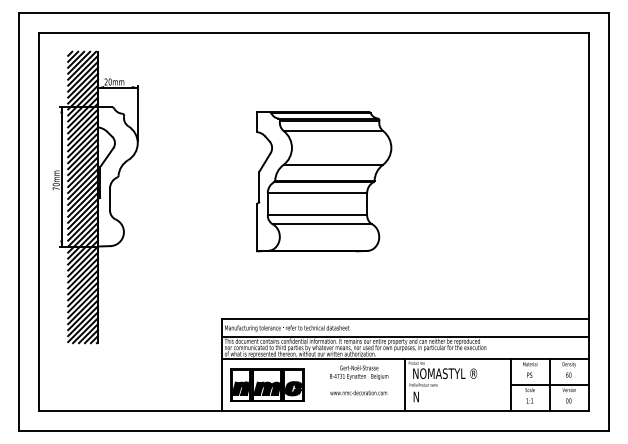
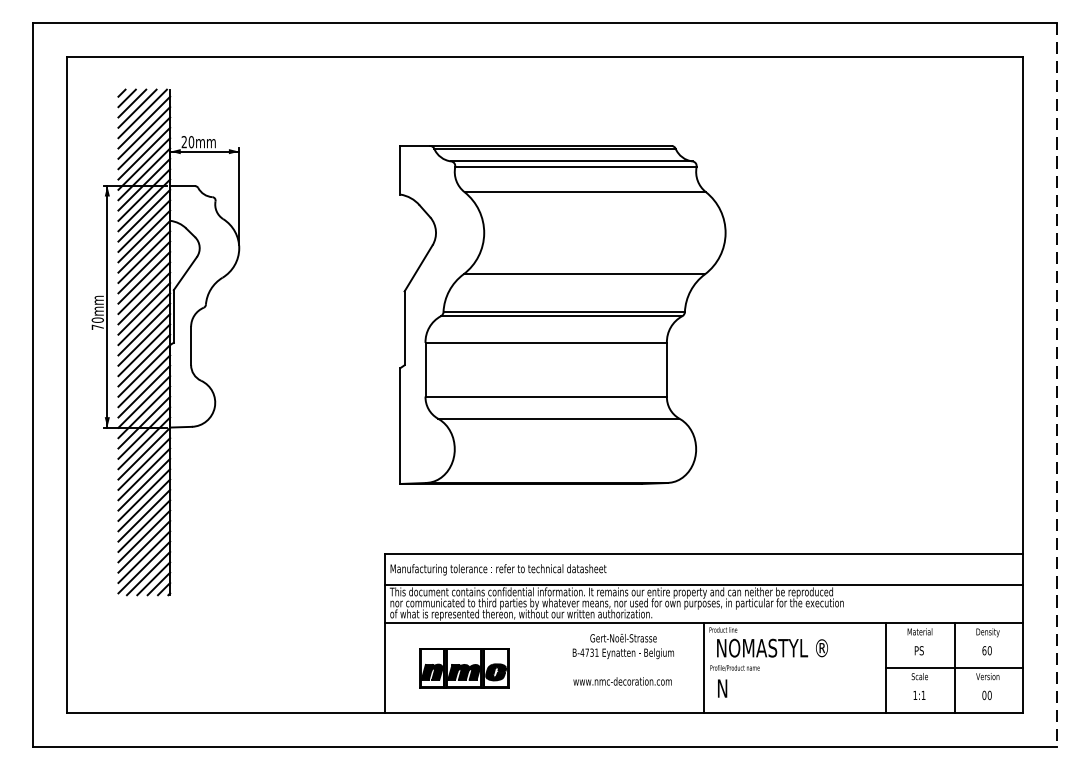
part: (324, 181) -> (563, 314), size x1.4
line: (609, 221) -> (1057, 384), solid -> dashed
part: (267, 384) -> (464, 666), size x0.7

